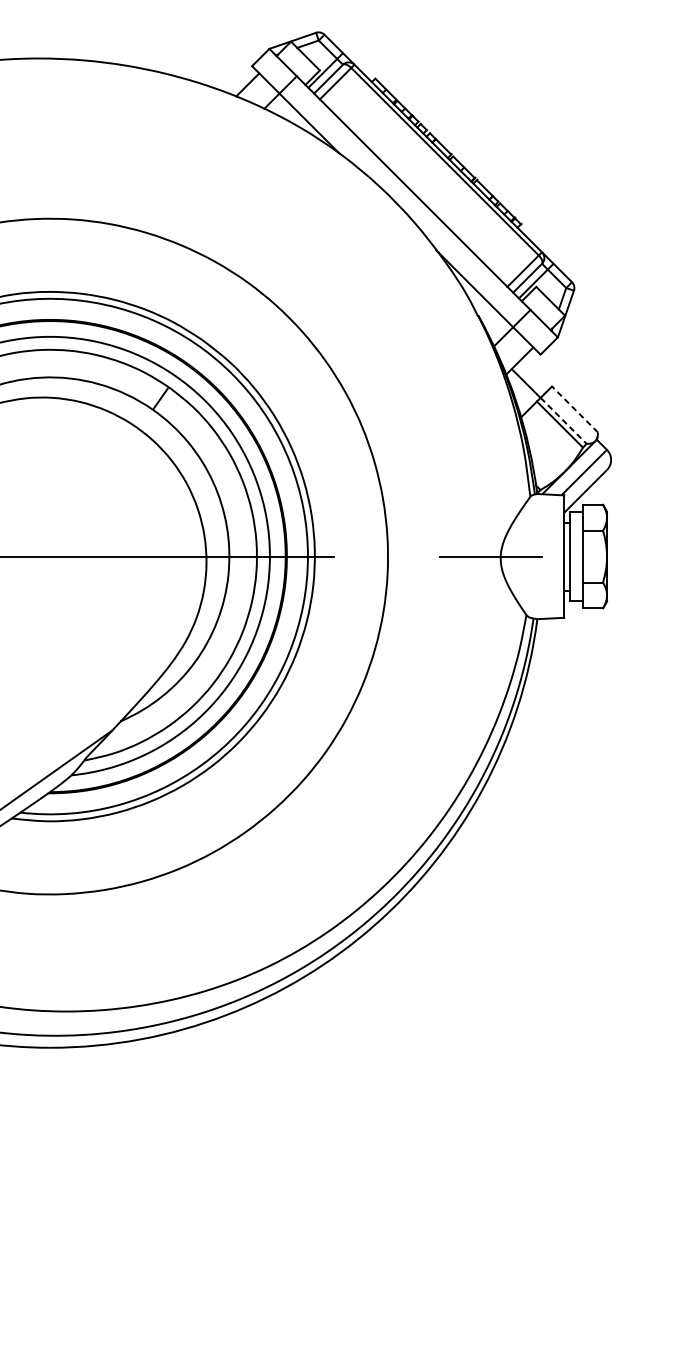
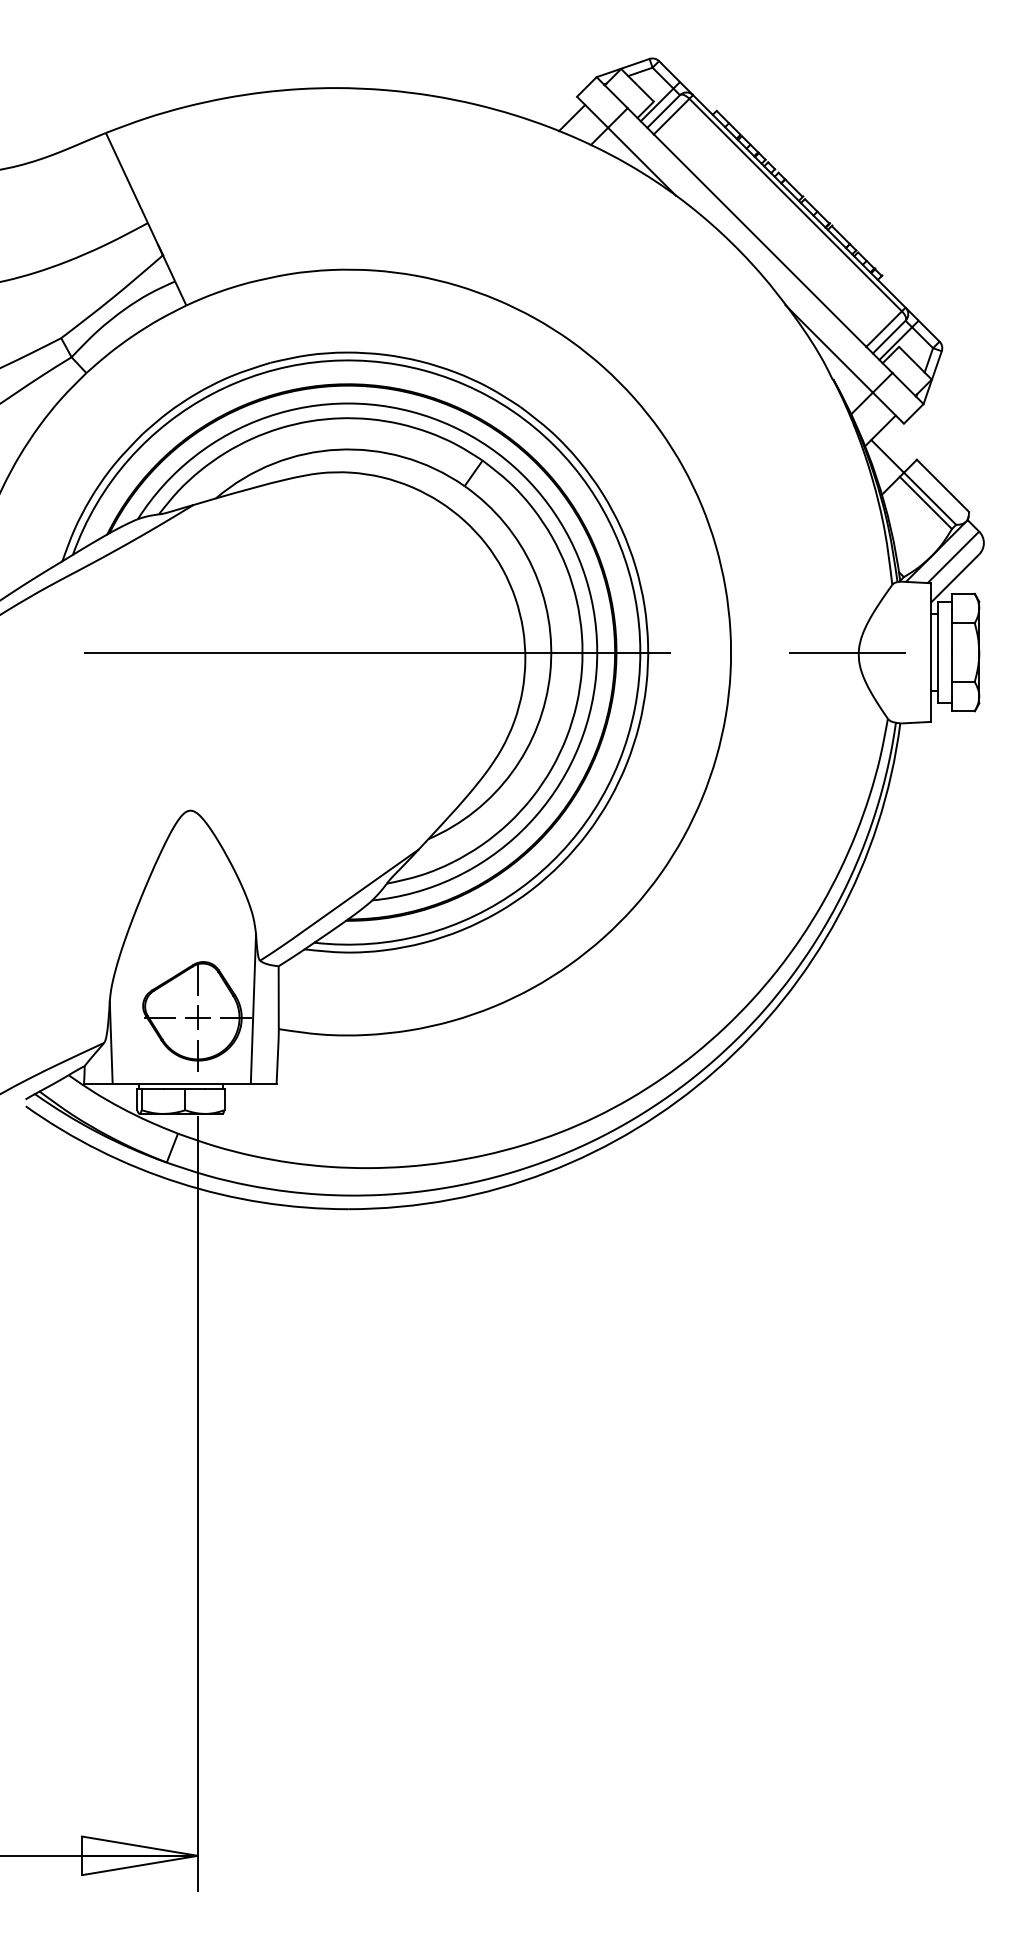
line: (574, 409) -> (942, 485), dashed -> solid
line: (564, 420) -> (930, 498), dashed -> solid

